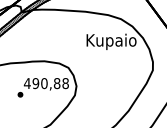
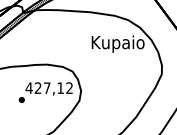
text: (50, 83) -> (53, 88), 490,88 -> 427,12

